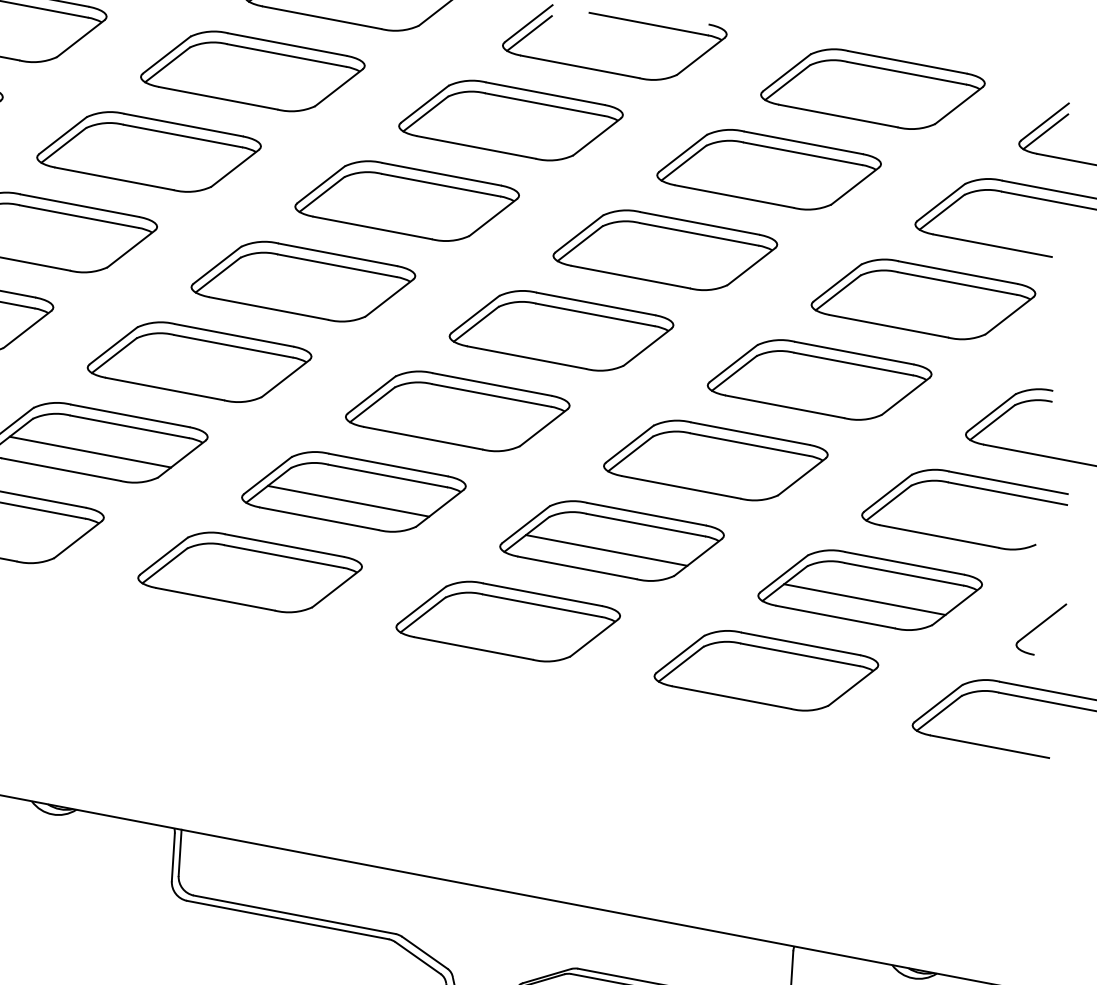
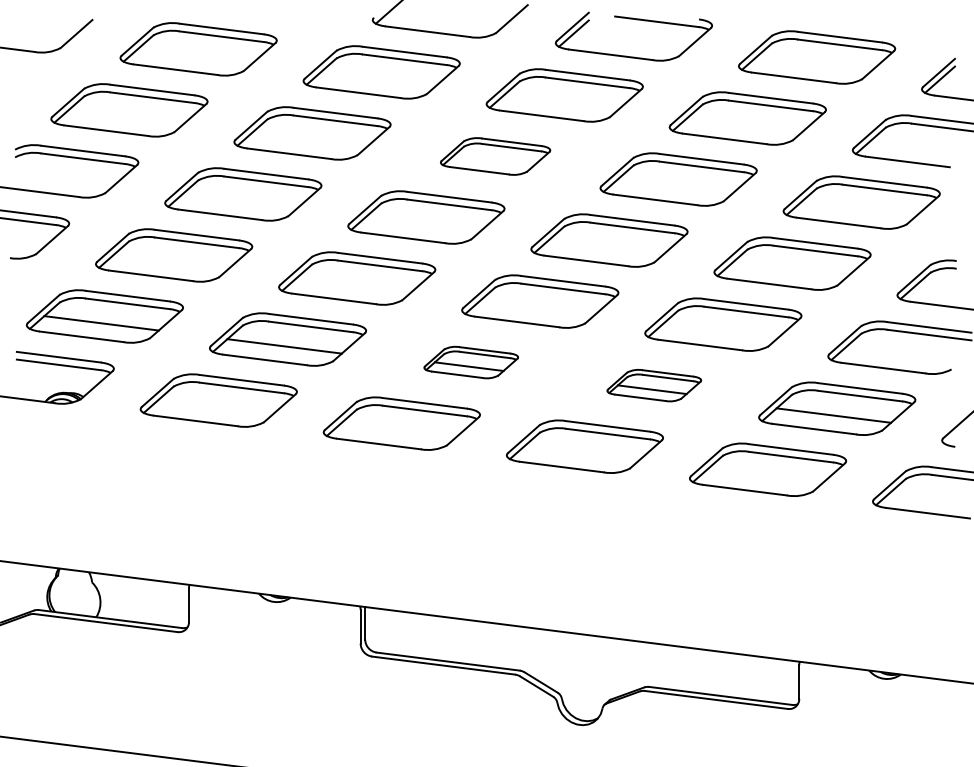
part: (407, 201) -> (495, 156), size x0.7
part: (354, 491) -> (471, 362), size x0.6
part: (612, 540) -> (654, 385), size x0.6

